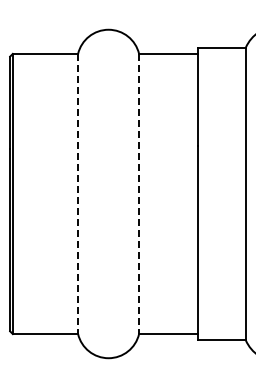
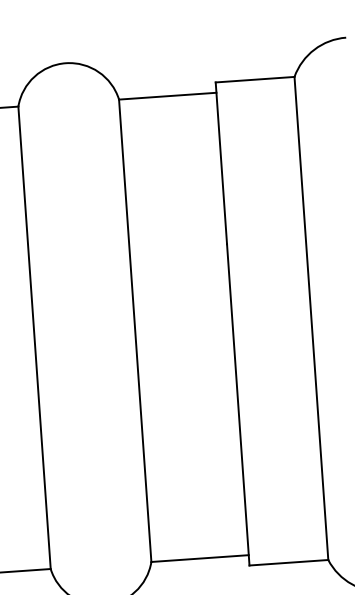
line: (78, 194) -> (35, 338), dashed -> solid
line: (139, 194) -> (135, 331), dashed -> solid

